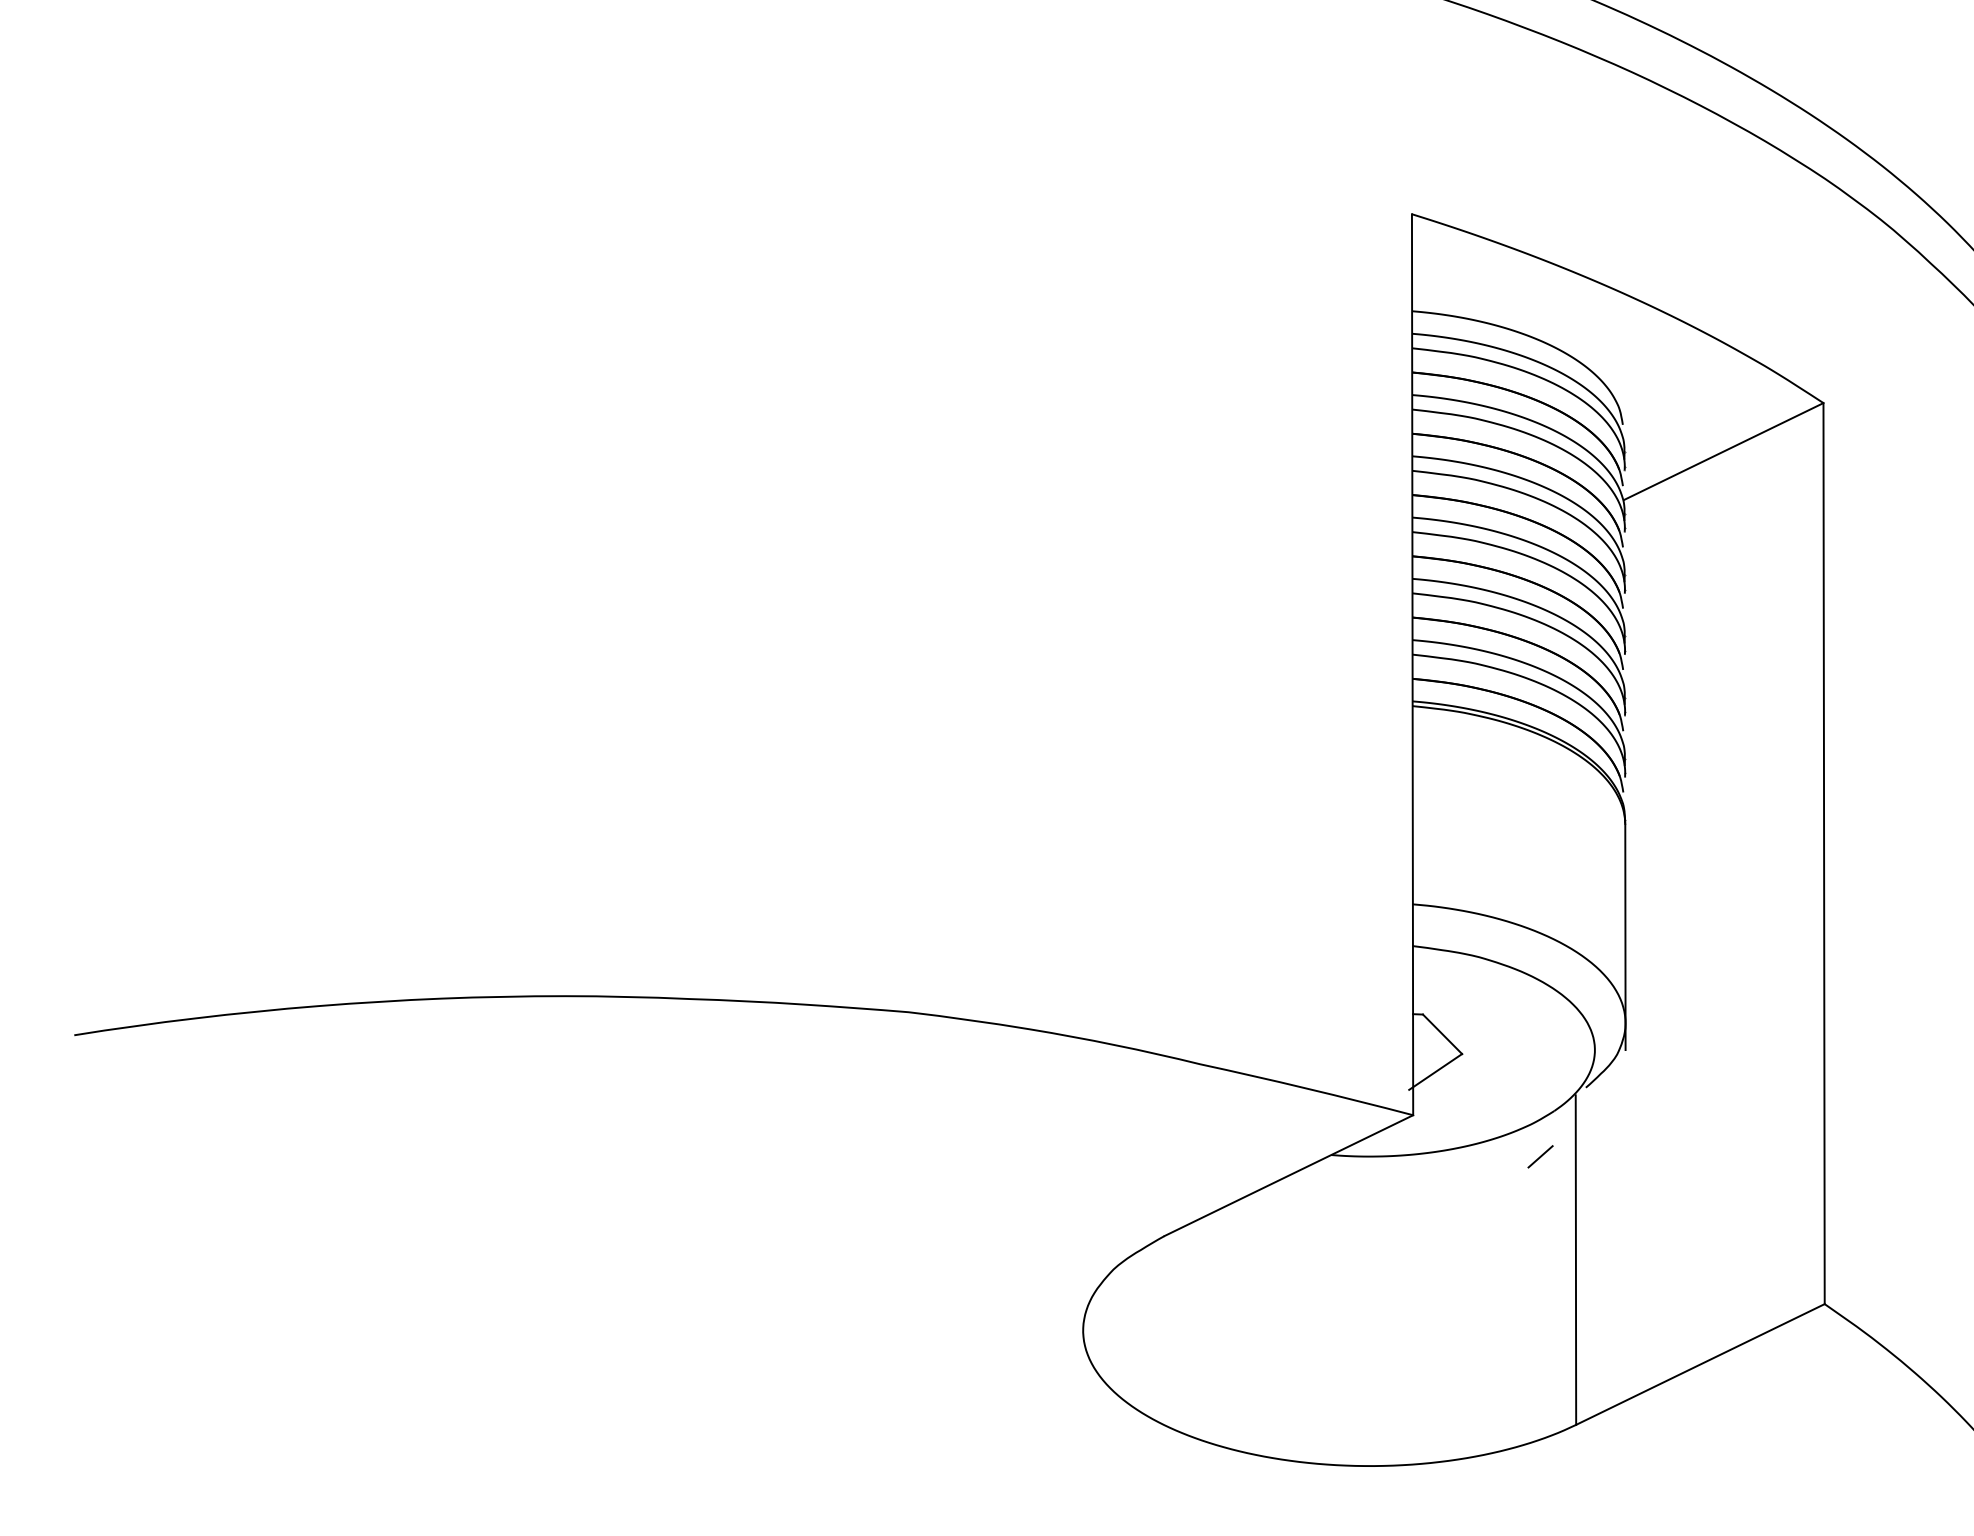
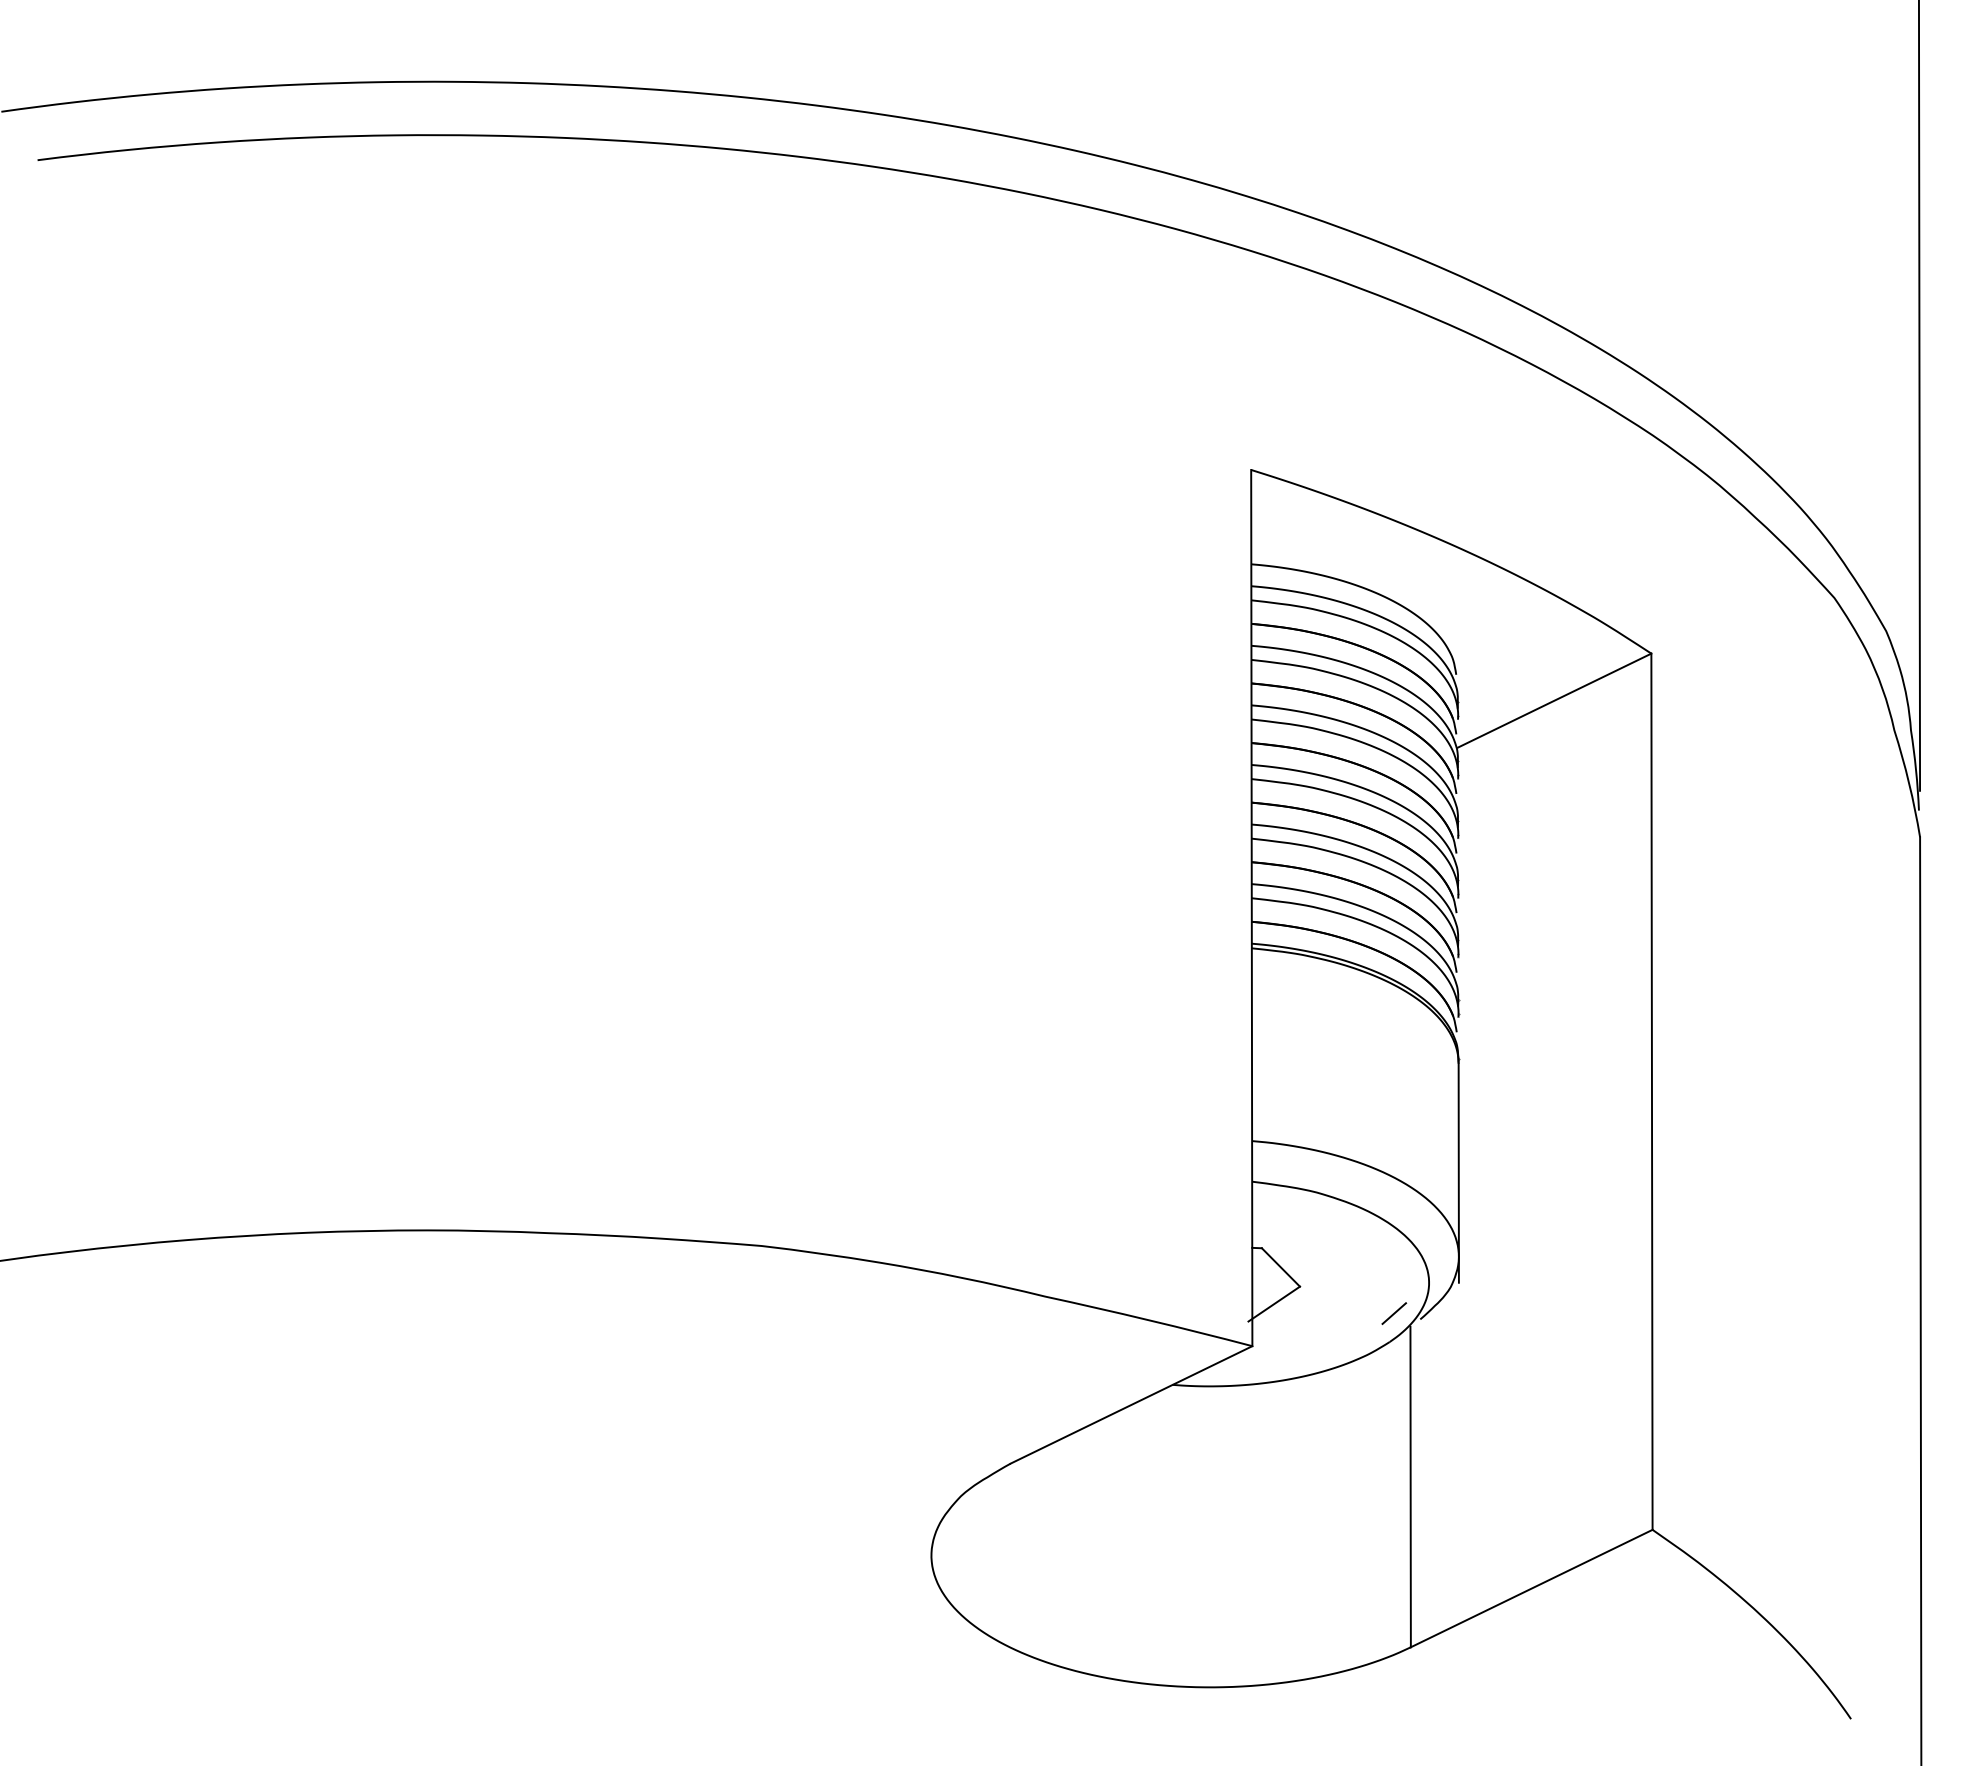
line: (1540, 1156) -> (1394, 1313), moved

